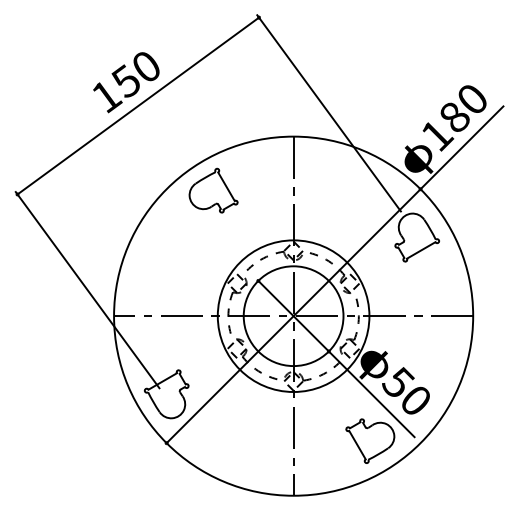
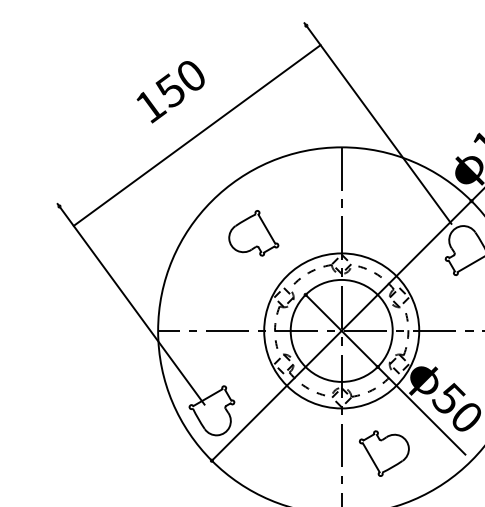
line: (138, 105) -> (197, 134), moved
part: (213, 190) -> (253, 233), moved
part: (370, 440) -> (384, 452), moved

